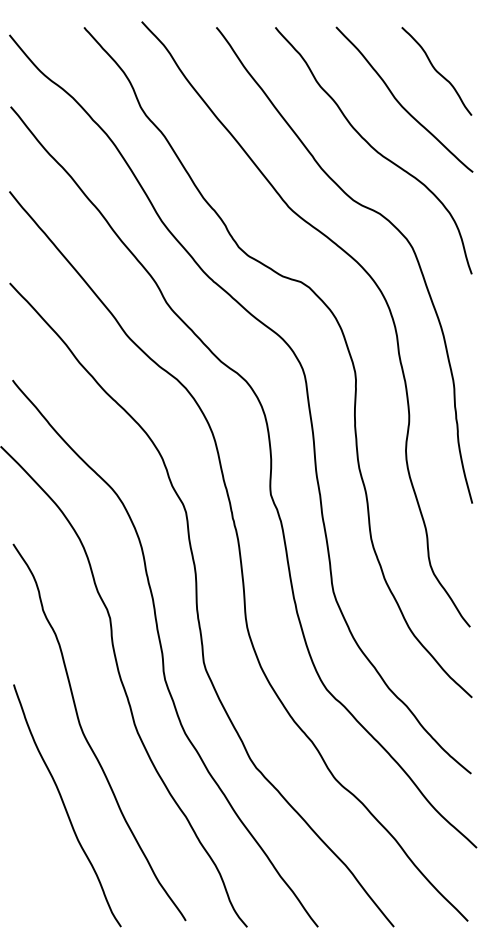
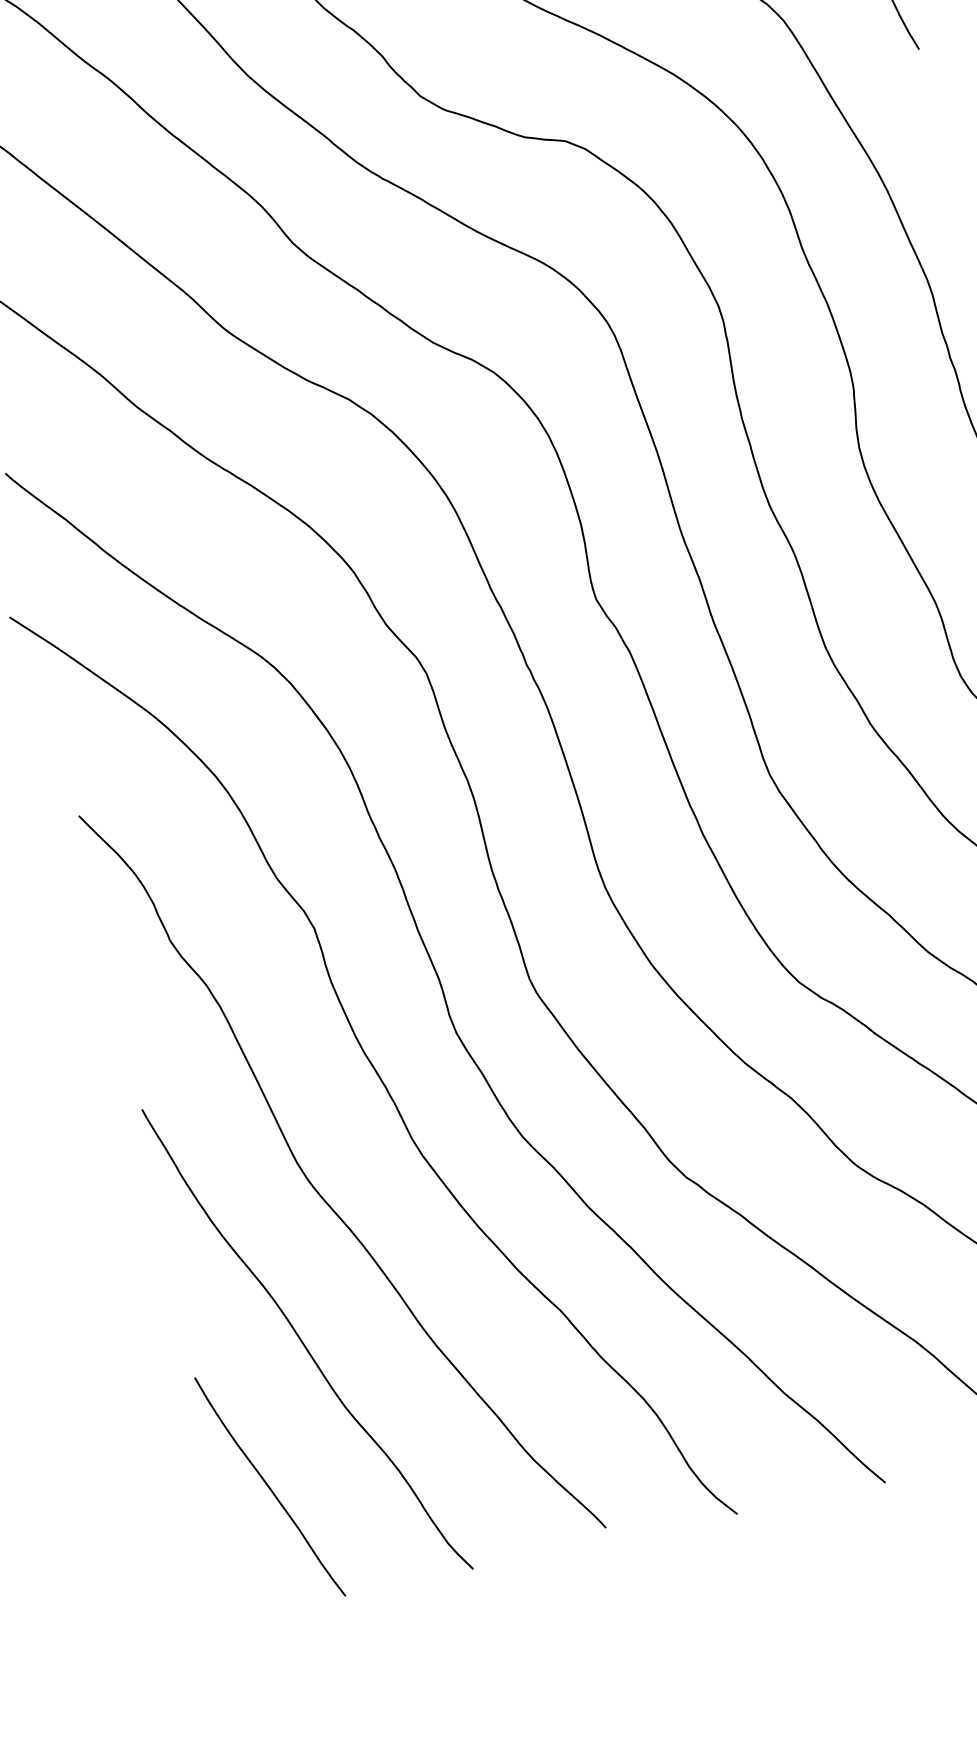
curve: (35, 869) -> (268, 1486), added

